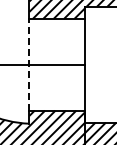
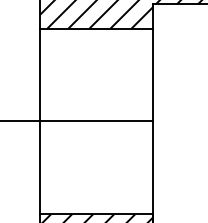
line: (29, 64) -> (40, 120), dashed -> solid

